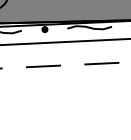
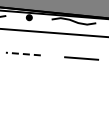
line: (43, 66) -> (23, 54), solid -> dashed

